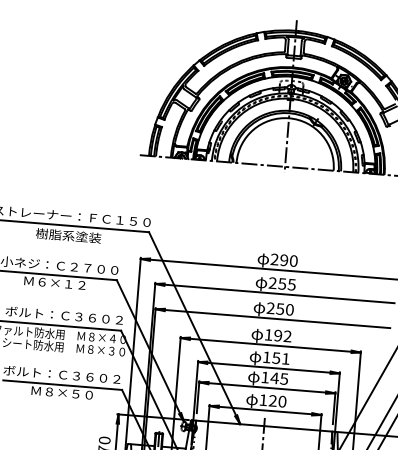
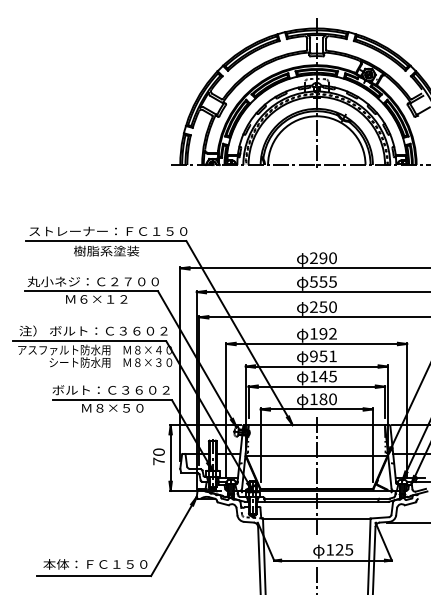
text: (272, 282) -> (313, 281), 255 -> 555
text: (266, 357) -> (313, 356), 151 -> 951
text: (272, 401) -> (323, 399), 120 -> 180

